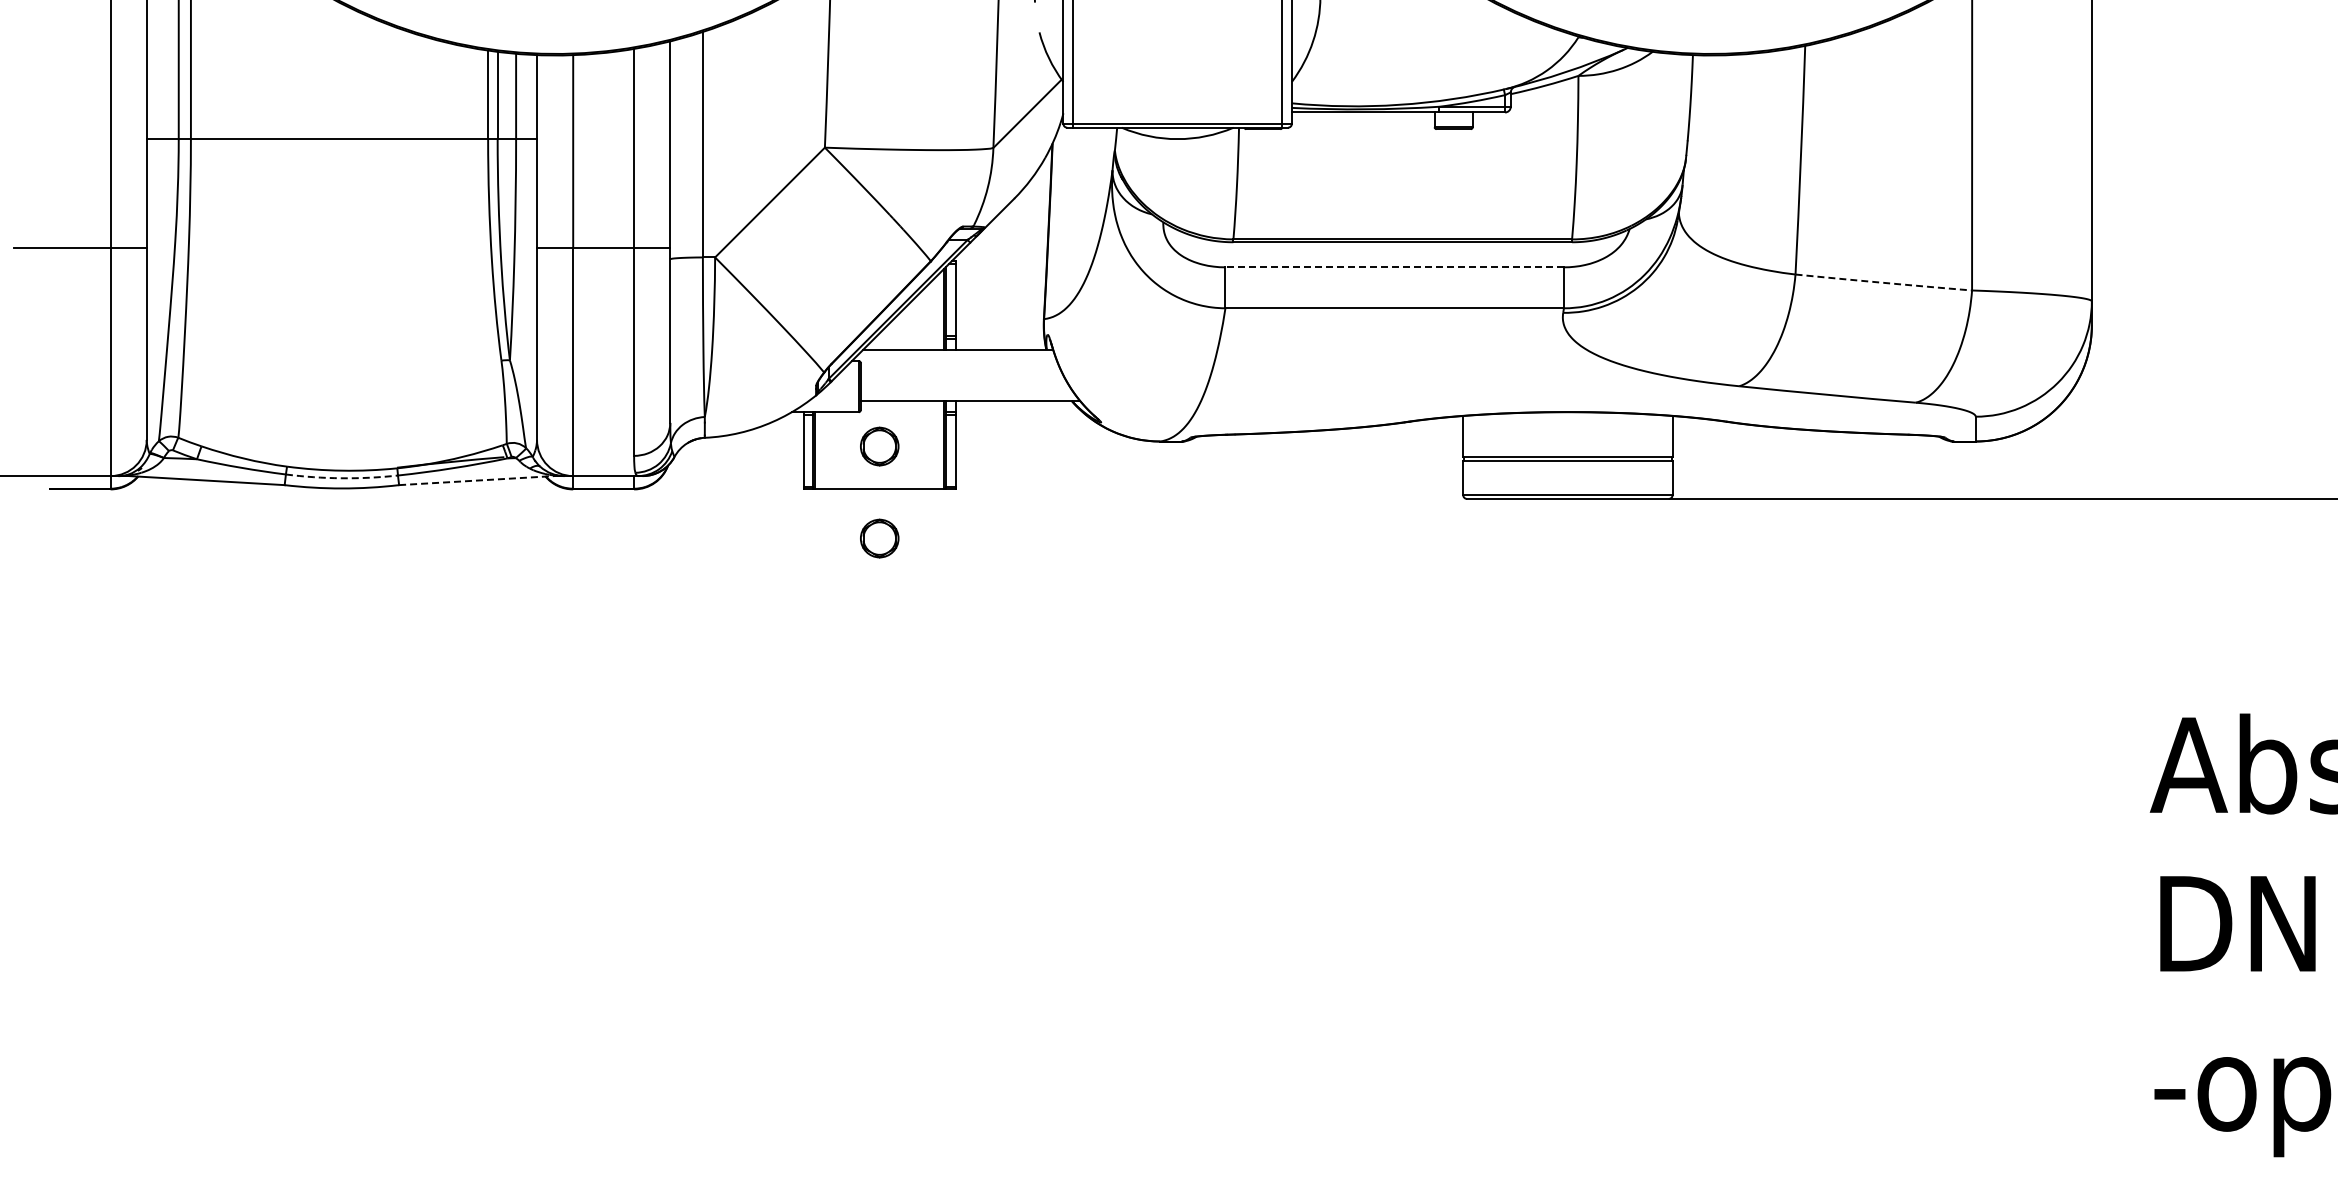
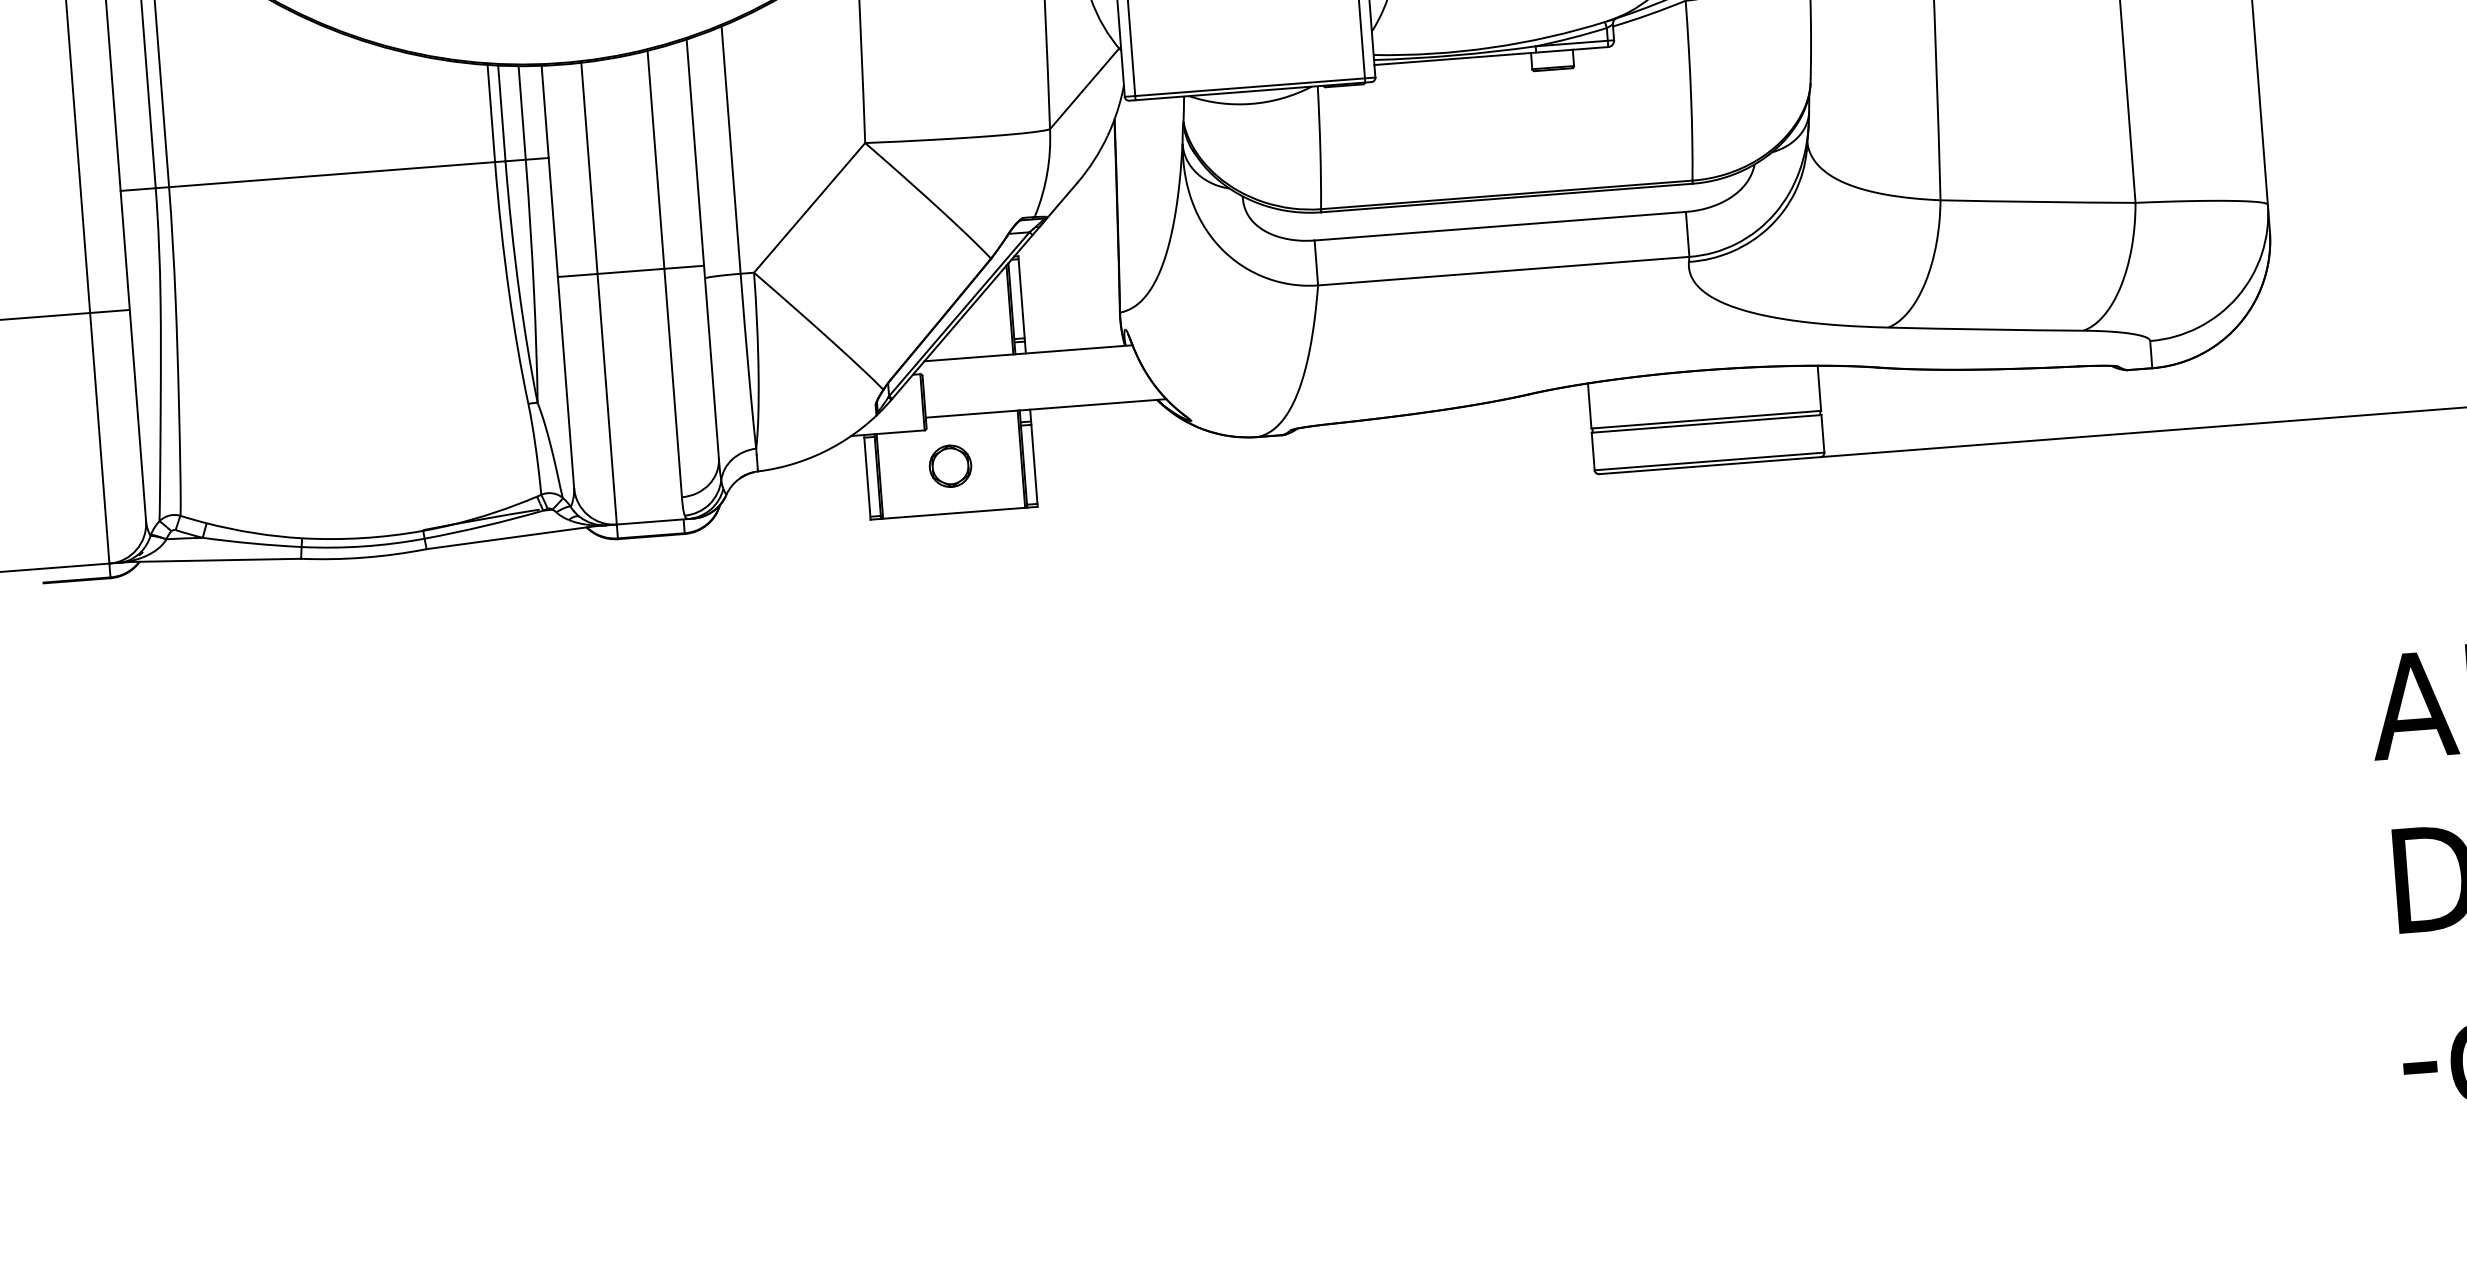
line: (1394, 267) -> (1500, 226), dashed -> solid
arc: (1883, 282) -> (2037, 201), dashed -> solid
arc: (341, 478) -> (362, 546), dashed -> solid
line: (476, 480) -> (511, 537), dashed -> solid
part: (879, 538) -> (958, 567), removed

